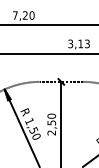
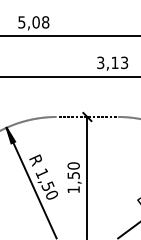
text: (23, 15) -> (33, 22), 7,20 -> 5,08
text: (51, 132) -> (73, 189), 2,50 -> 1,50

